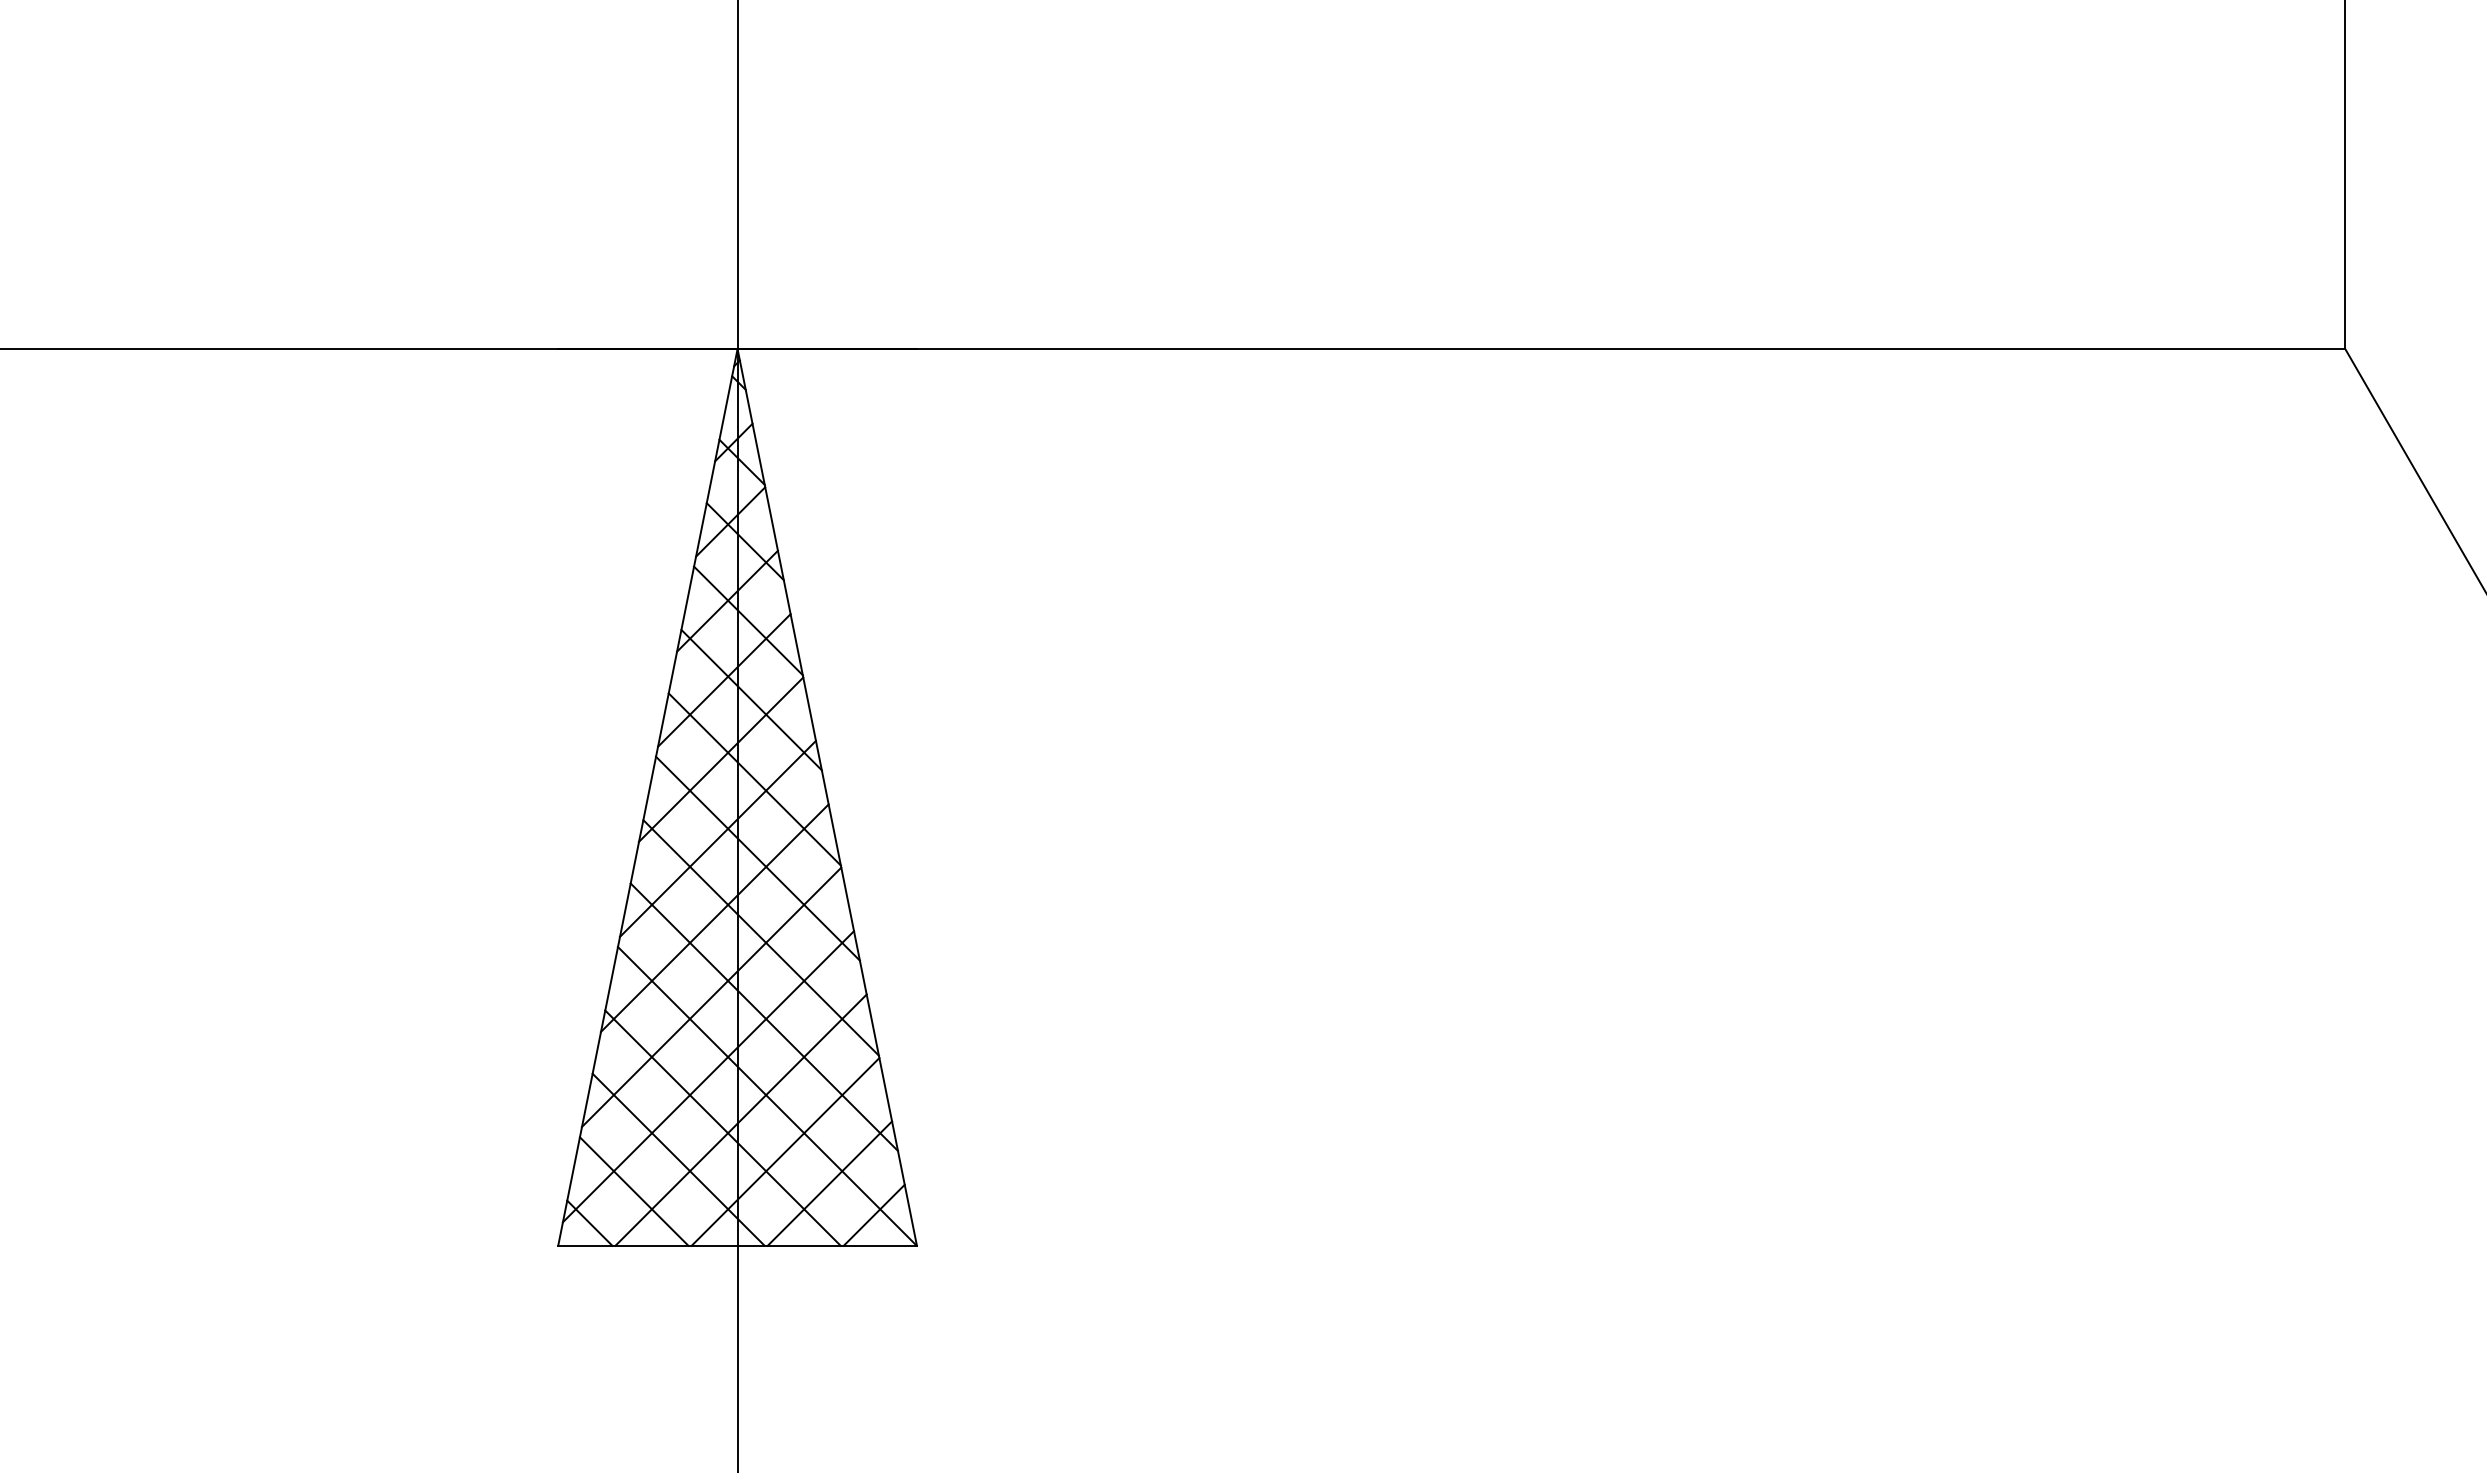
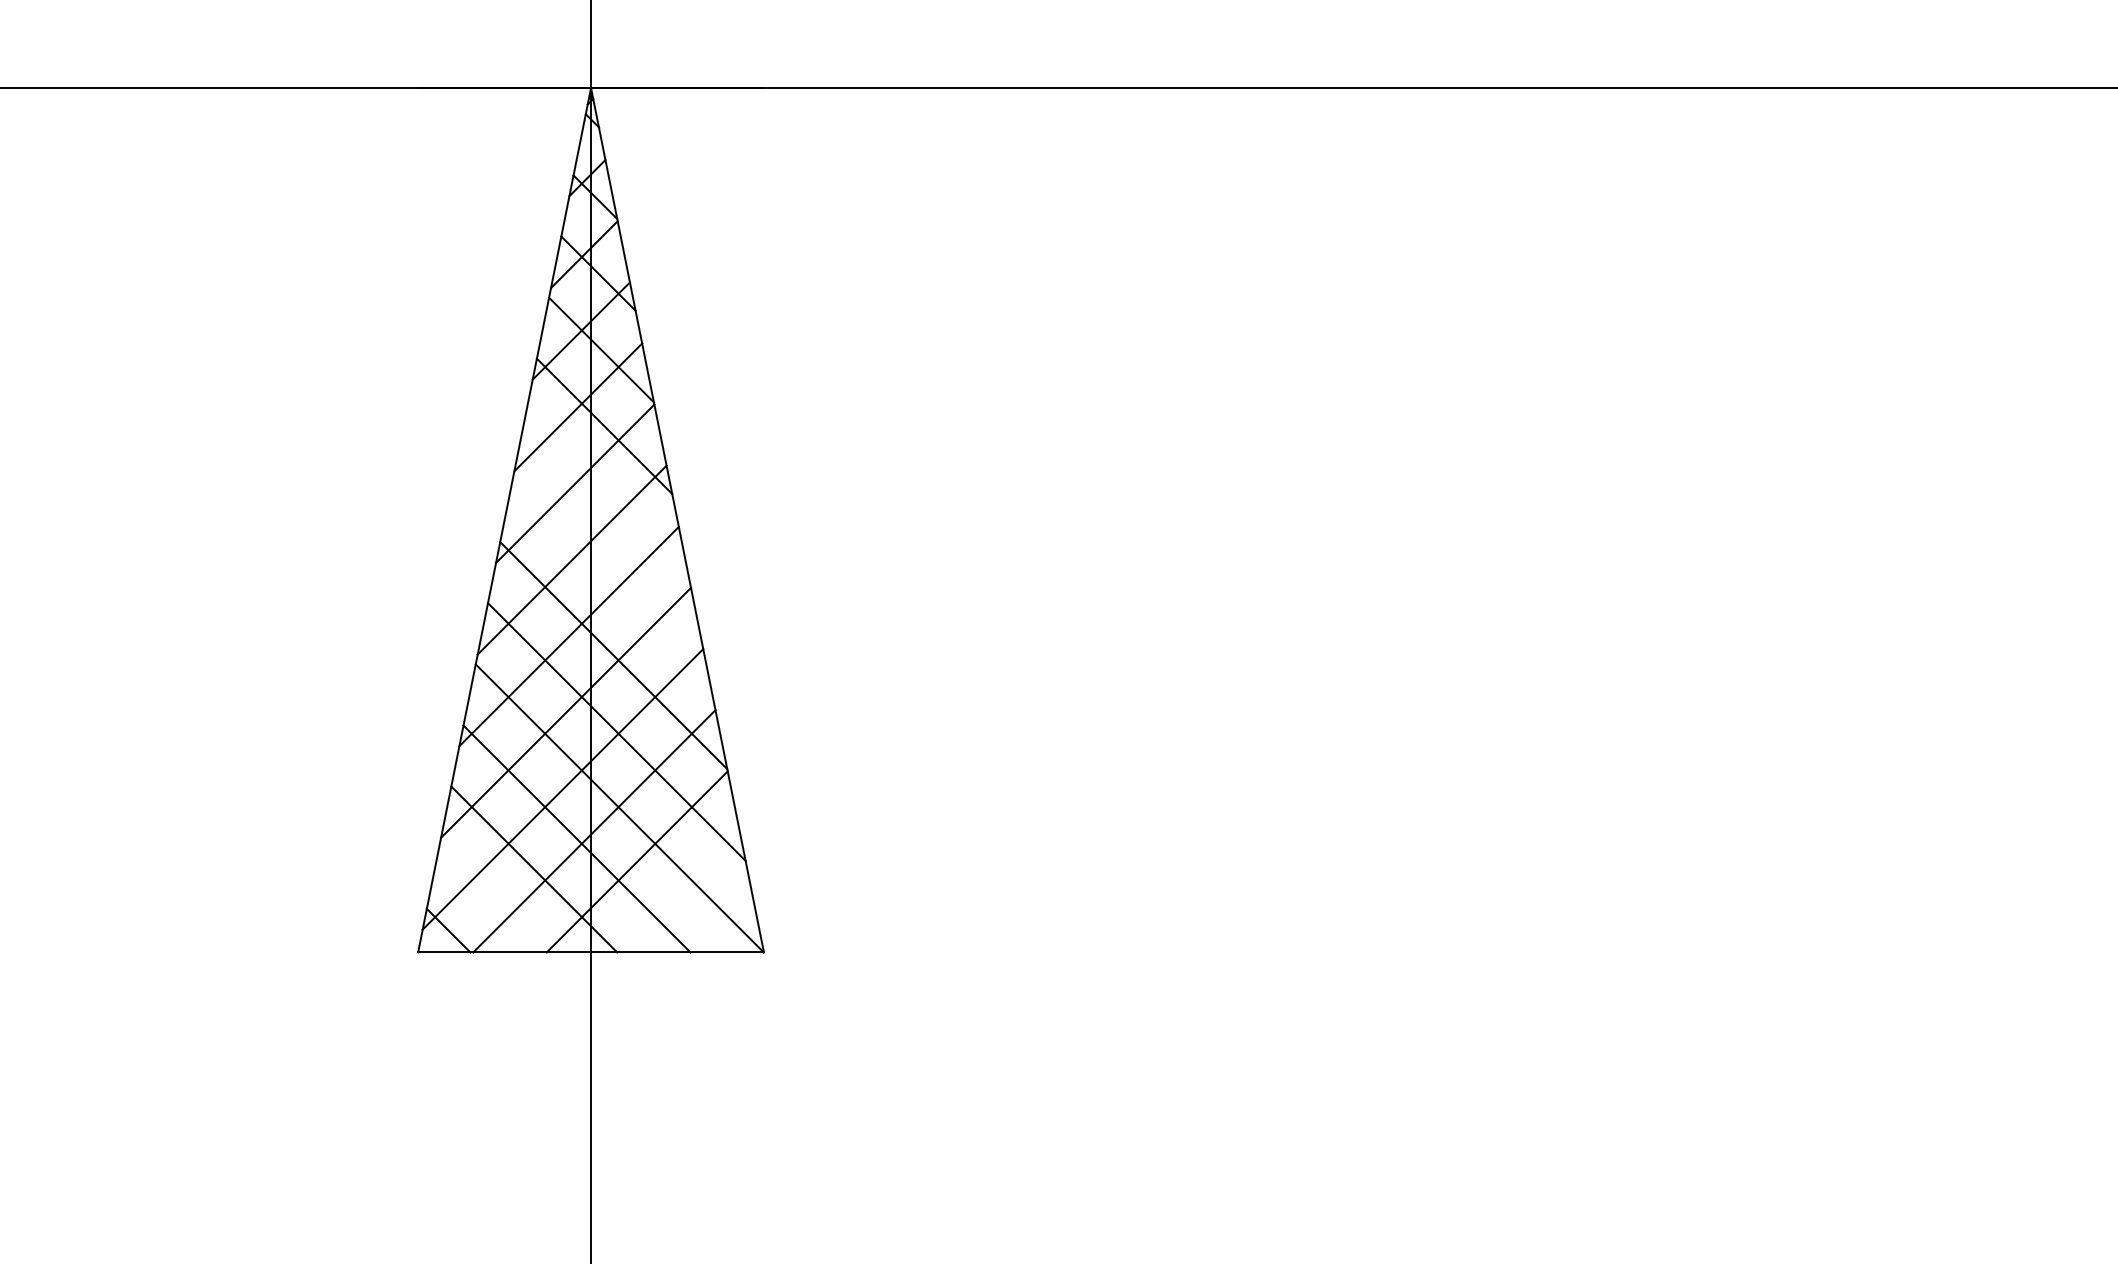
line: (754, 779) -> (607, 502), removed
line: (757, 858) -> (610, 579), removed
line: (829, 1183) -> (679, 892), removed
line: (633, 1191) -> (490, 900), removed
line: (873, 1214) -> (722, 922), removed

